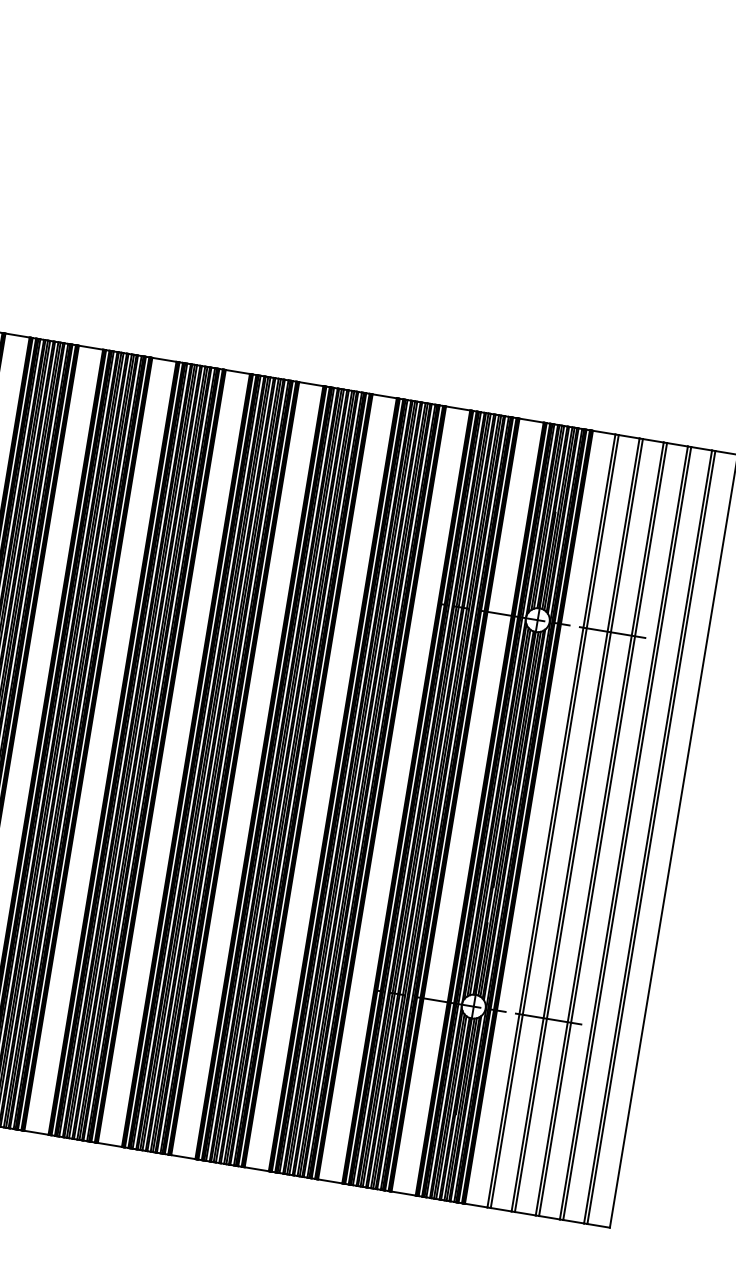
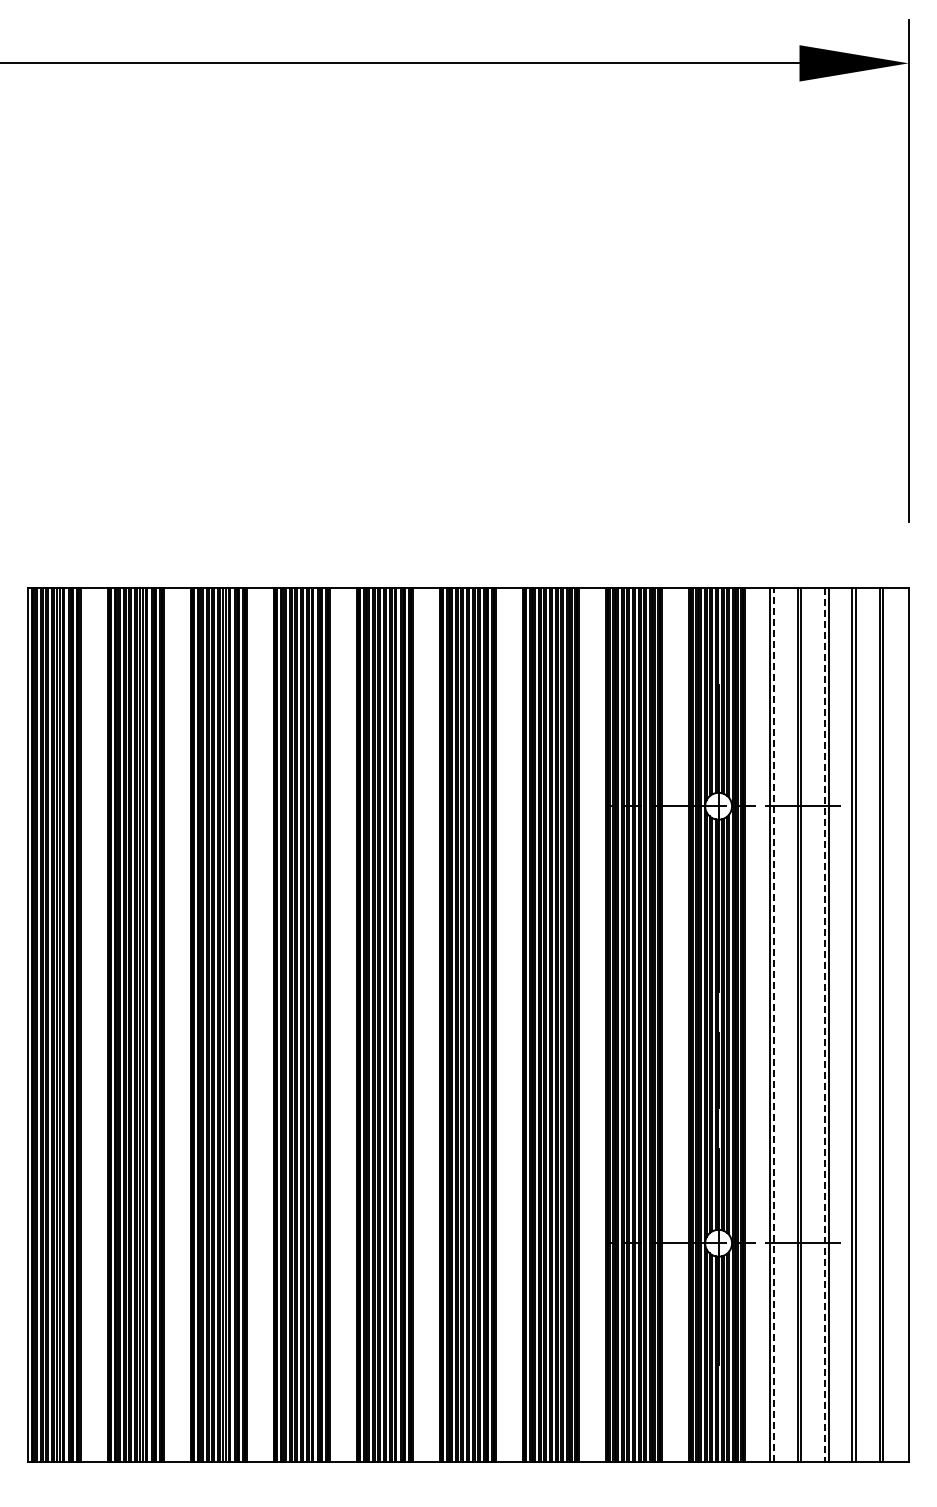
line: (555, 821) -> (774, 1024), solid -> dashed
line: (599, 829) -> (824, 1025), solid -> dashed

